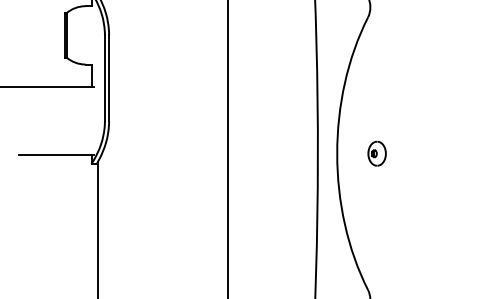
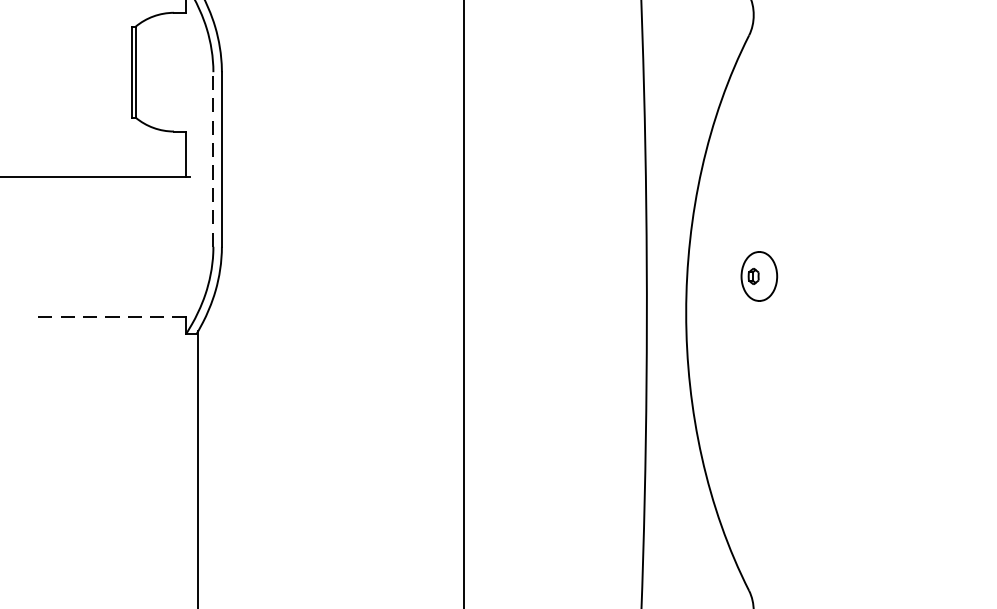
line: (104, 78) -> (212, 159), solid -> dashed
part: (376, 153) -> (758, 276), moved
line: (56, 155) -> (114, 316), solid -> dashed

